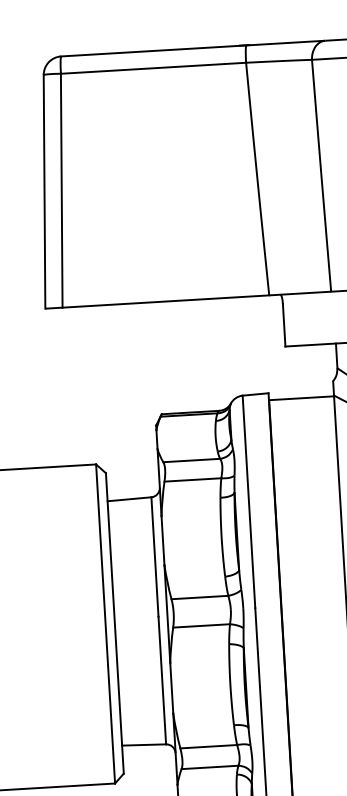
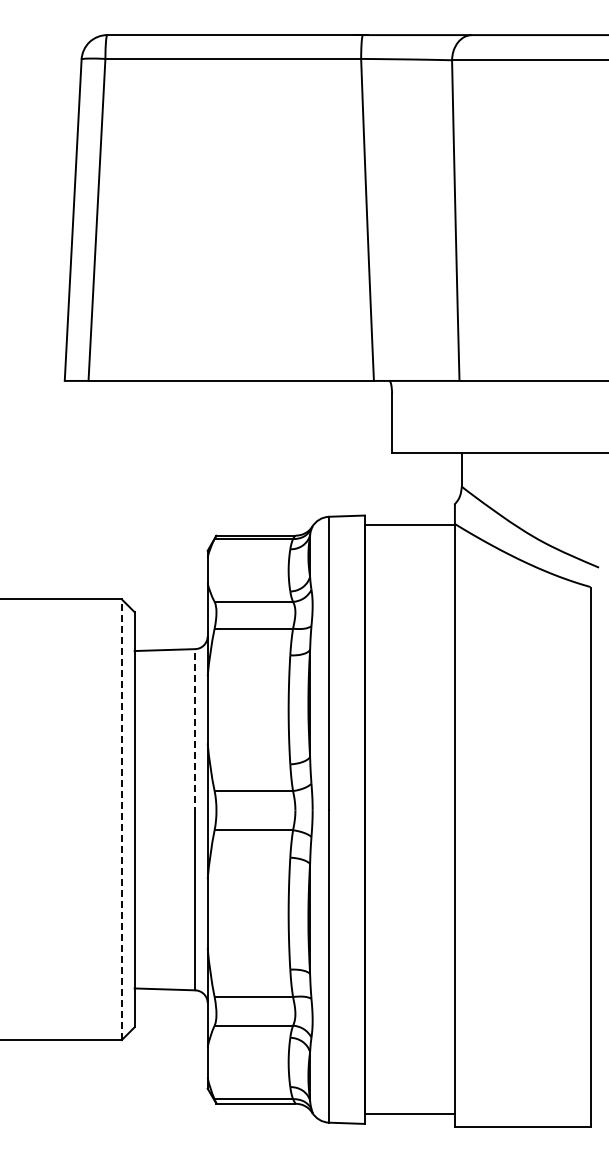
line: (155, 556) -> (195, 731), solid -> dashed
line: (105, 623) -> (121, 819), solid -> dashed

